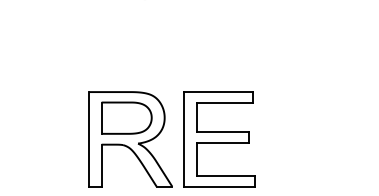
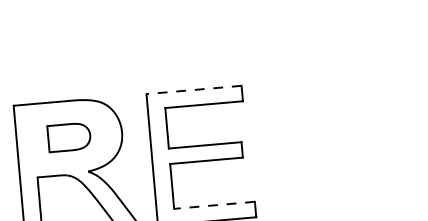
line: (218, 92) -> (193, 90), solid -> dashed
part: (126, 117) -> (68, 136), size x0.6
line: (226, 175) -> (215, 205), solid -> dashed

